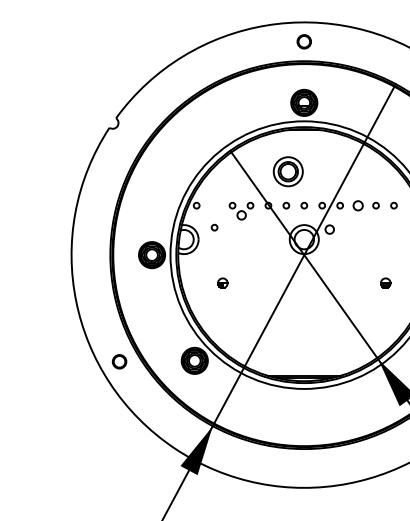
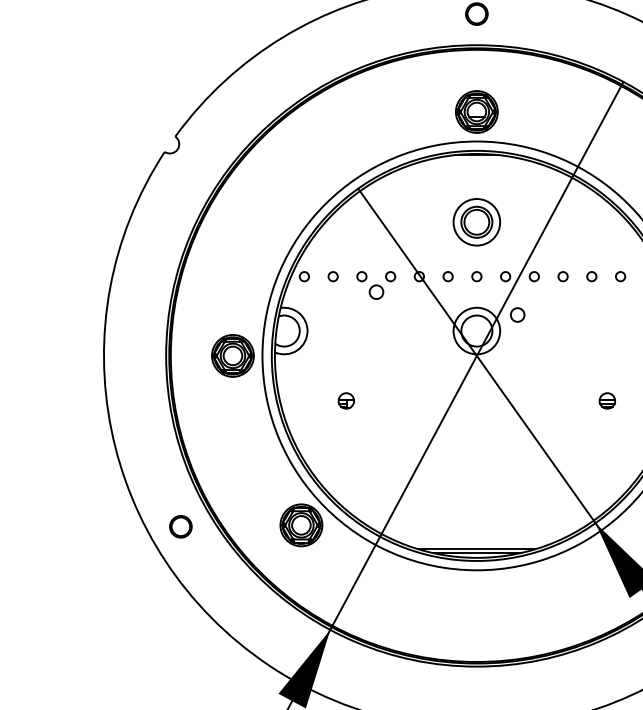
part: (287, 171) -> (475, 221), moved
circle: (357, 205) -> (562, 276), size x0.62
circle: (214, 227) -> (332, 276), moved

